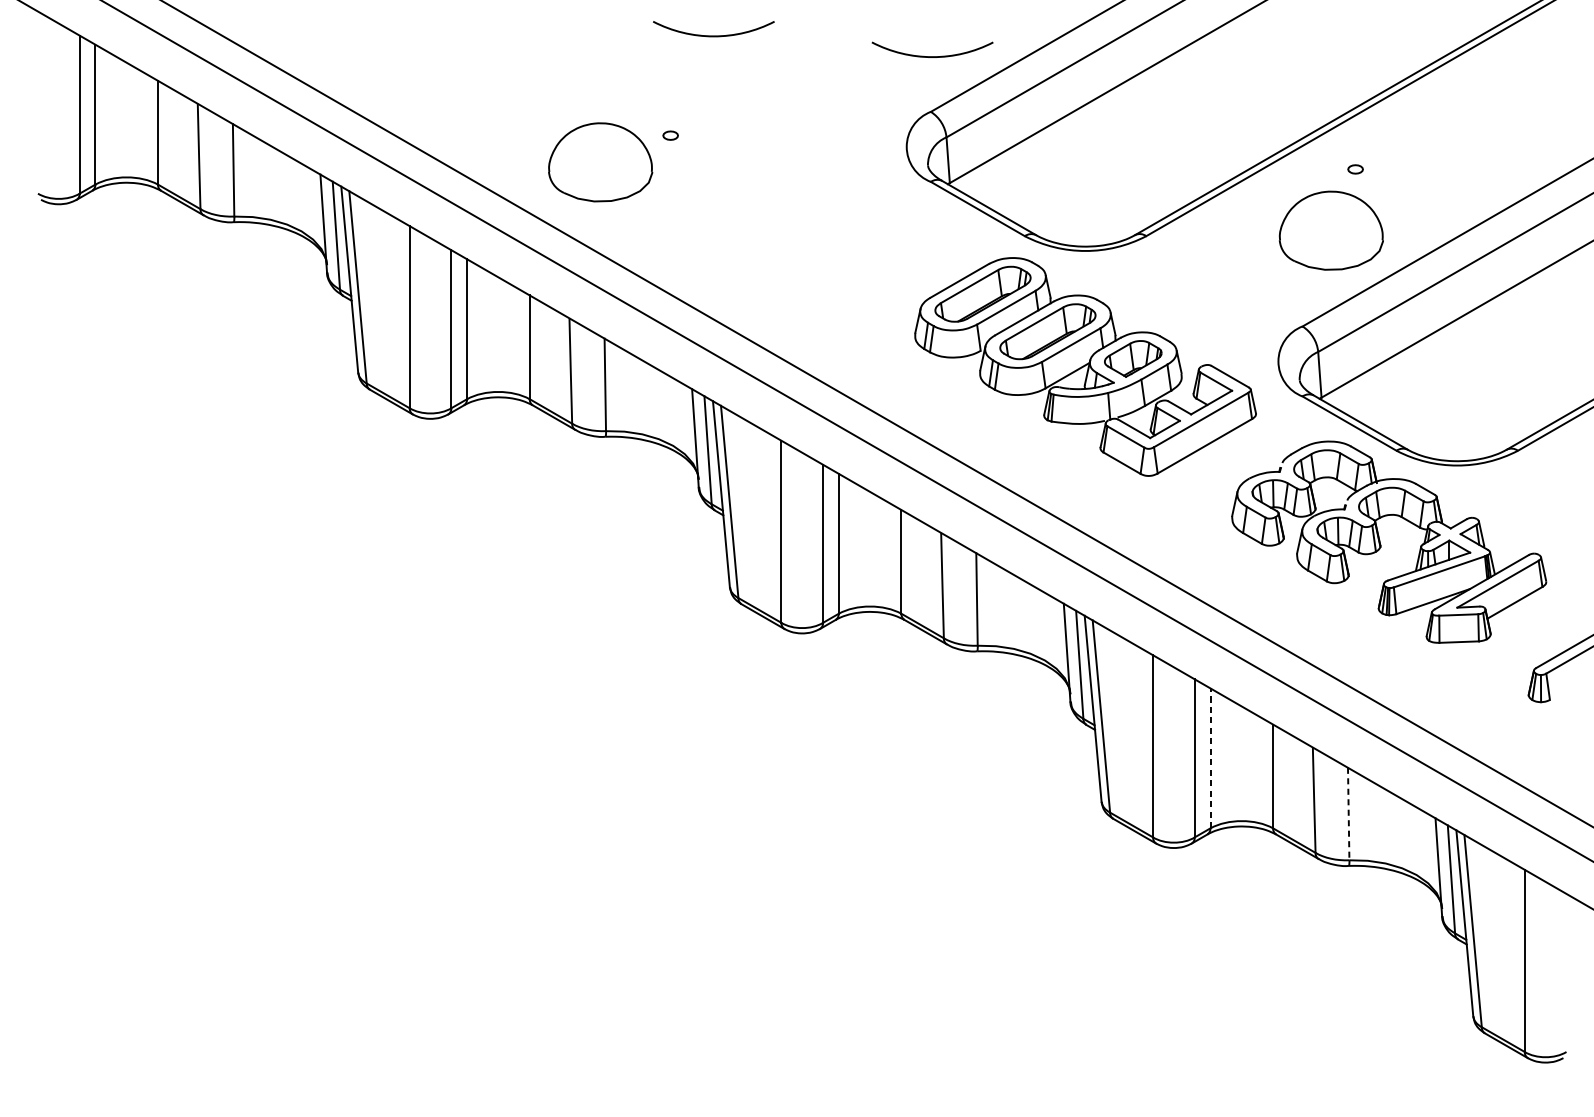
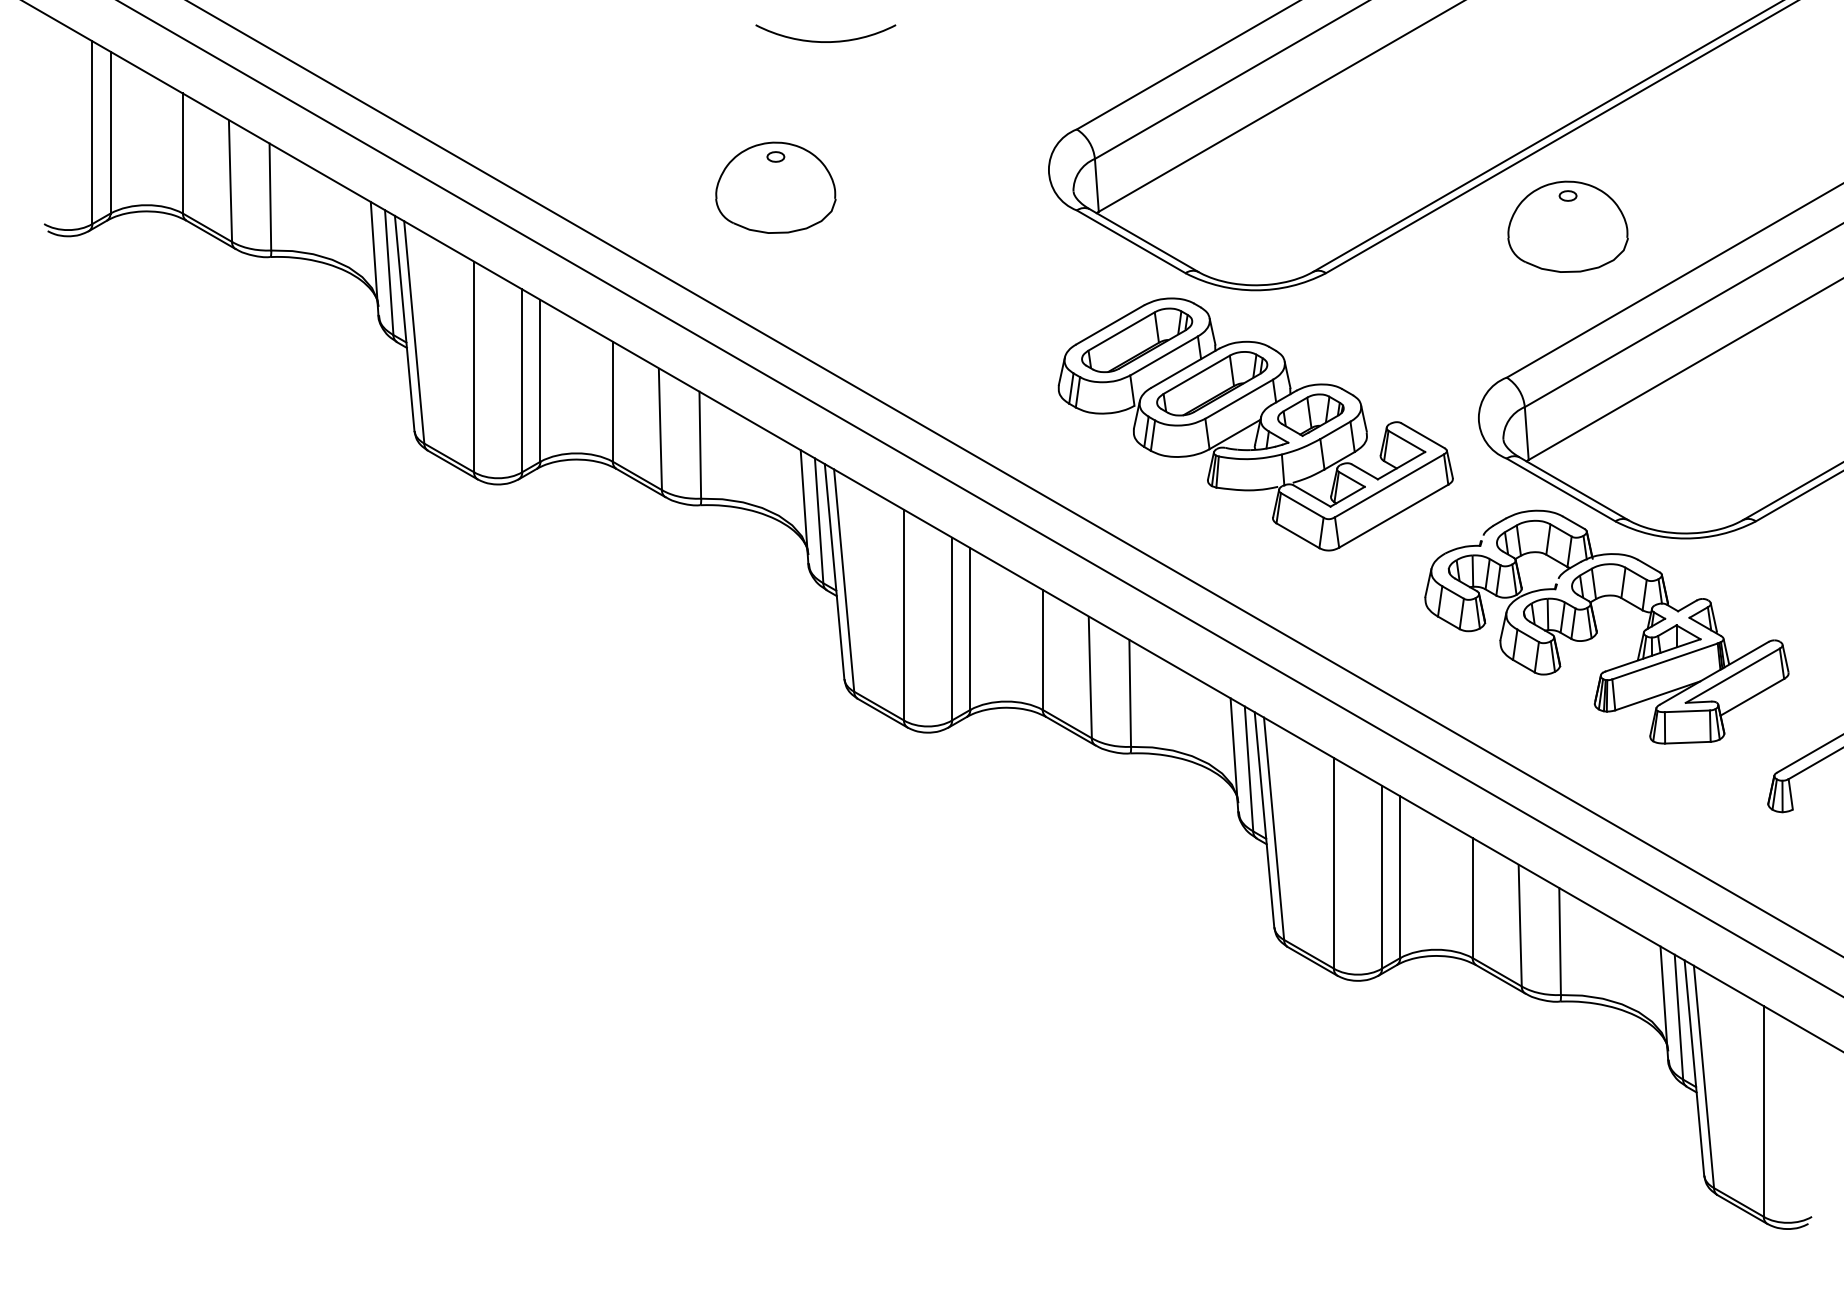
arc: (932, 56) -> (1078, 65), removed
part: (600, 162) -> (775, 187), moved
part: (1330, 230) -> (1567, 226), moved
line: (1210, 758) -> (1400, 877), dashed -> solid
line: (1349, 814) -> (1560, 942), dashed -> solid

